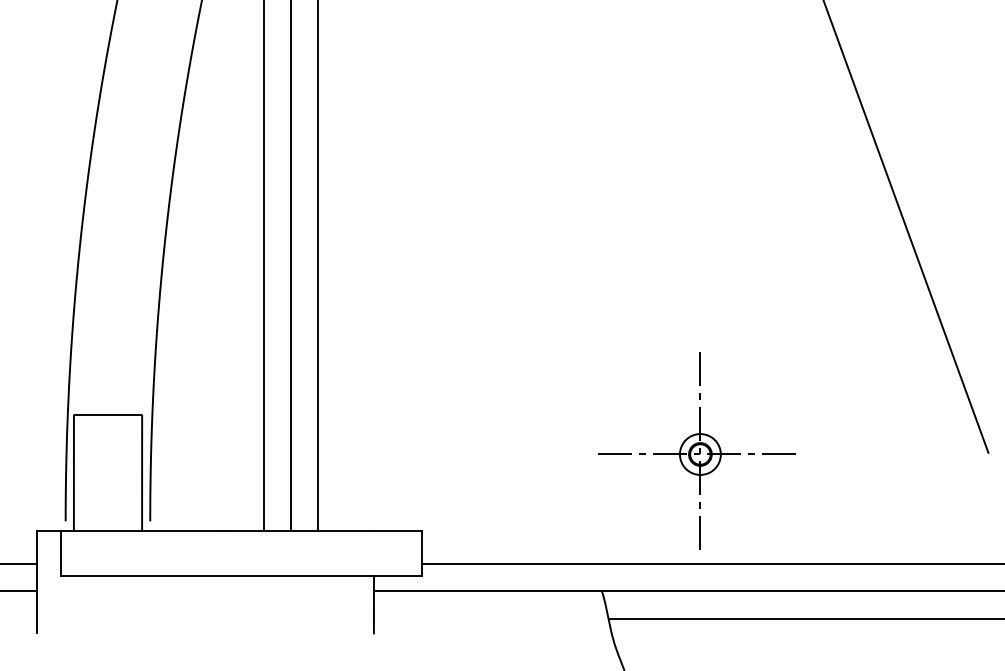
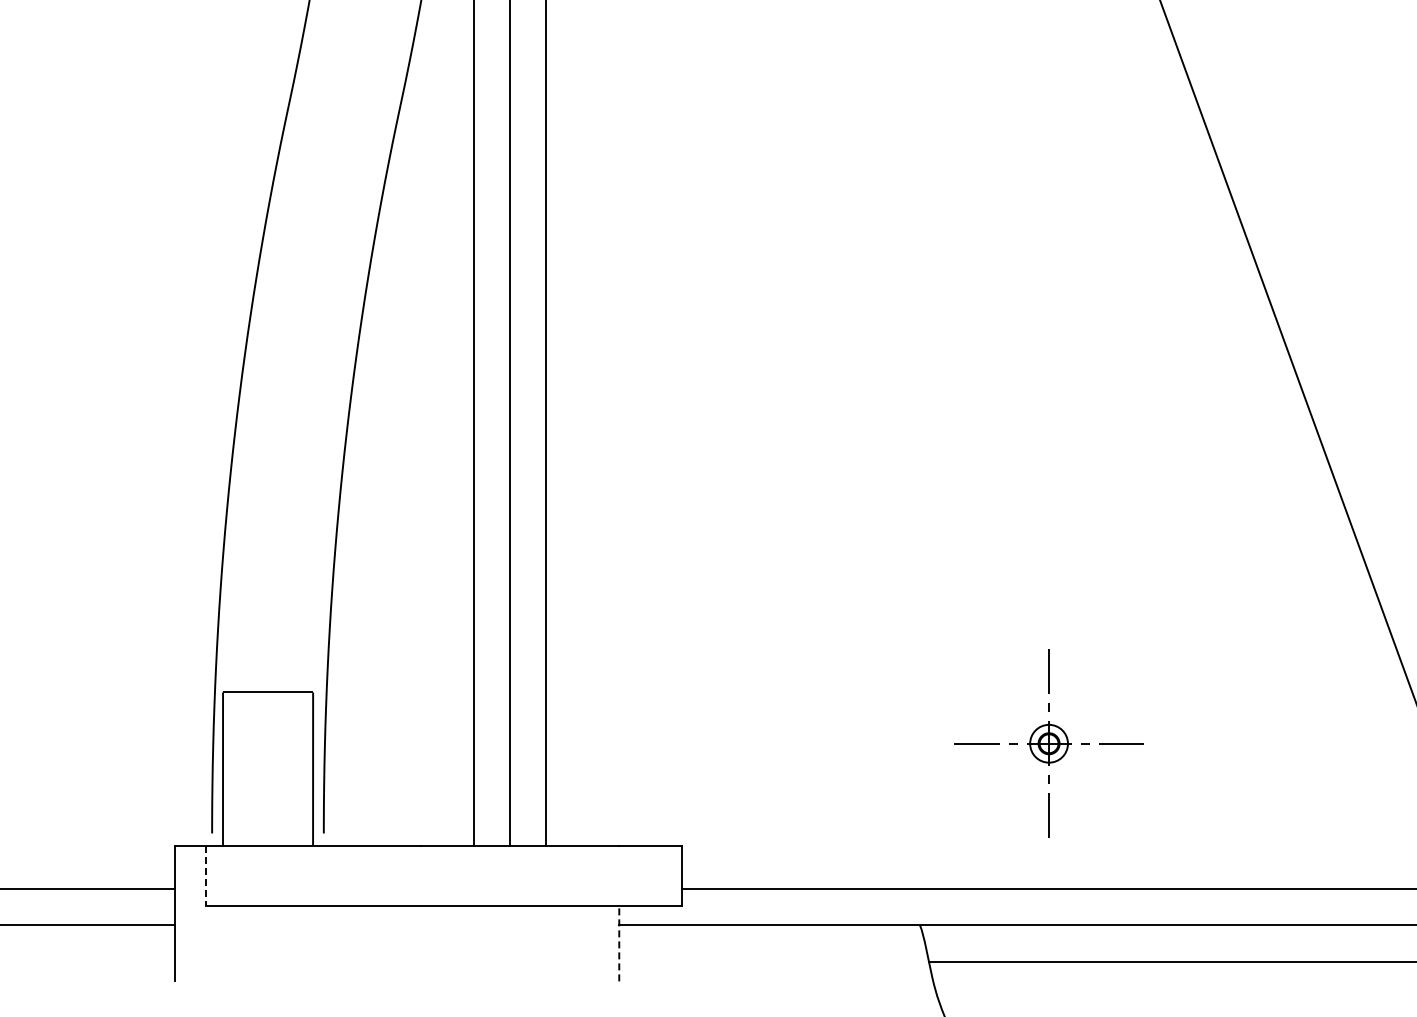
part: (696, 450) -> (1045, 740), size x0.7
line: (60, 553) -> (205, 876), solid -> dashed
line: (374, 604) -> (619, 943), solid -> dashed

